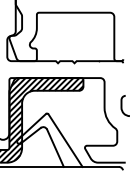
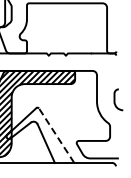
line: (65, 140) -> (56, 135), solid -> dashed

